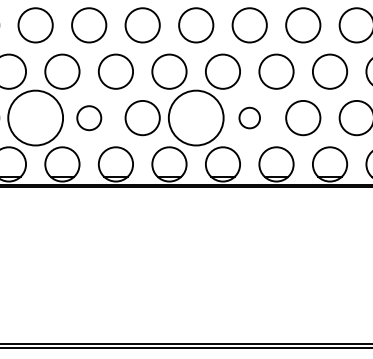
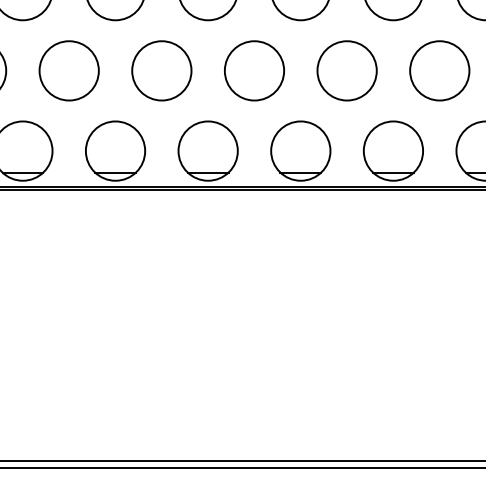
circle: (35, 117) -> (68, 69), size x0.62
circle: (196, 117) -> (347, 69), size x0.62
circle: (249, 117) -> (439, 69), size x1.67
circle: (89, 118) -> (162, 71), size x1.43

